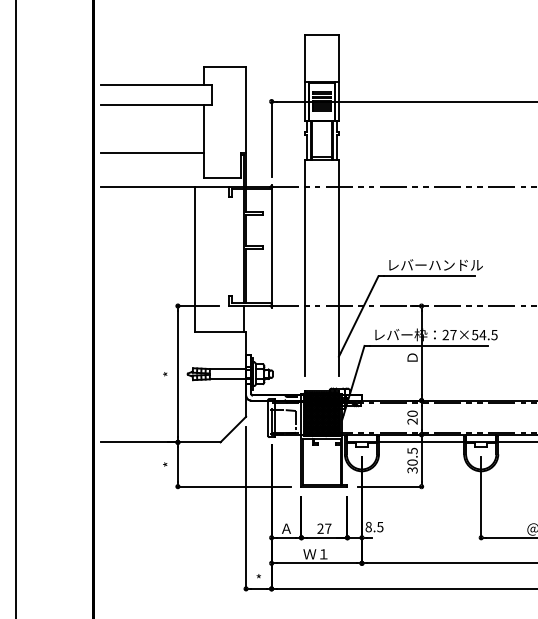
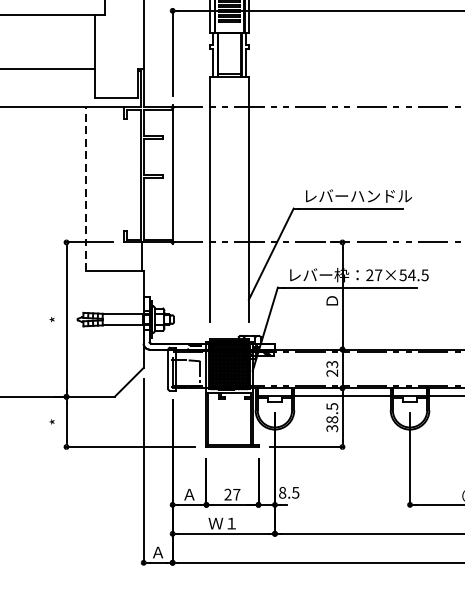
line: (194, 258) -> (85, 188), solid -> dashed
text: (412, 413) -> (332, 364), 20 -> 23
text: (412, 462) -> (332, 419), 30.5 -> 38.5
text: (258, 579) -> (157, 552), * -> Ａ

